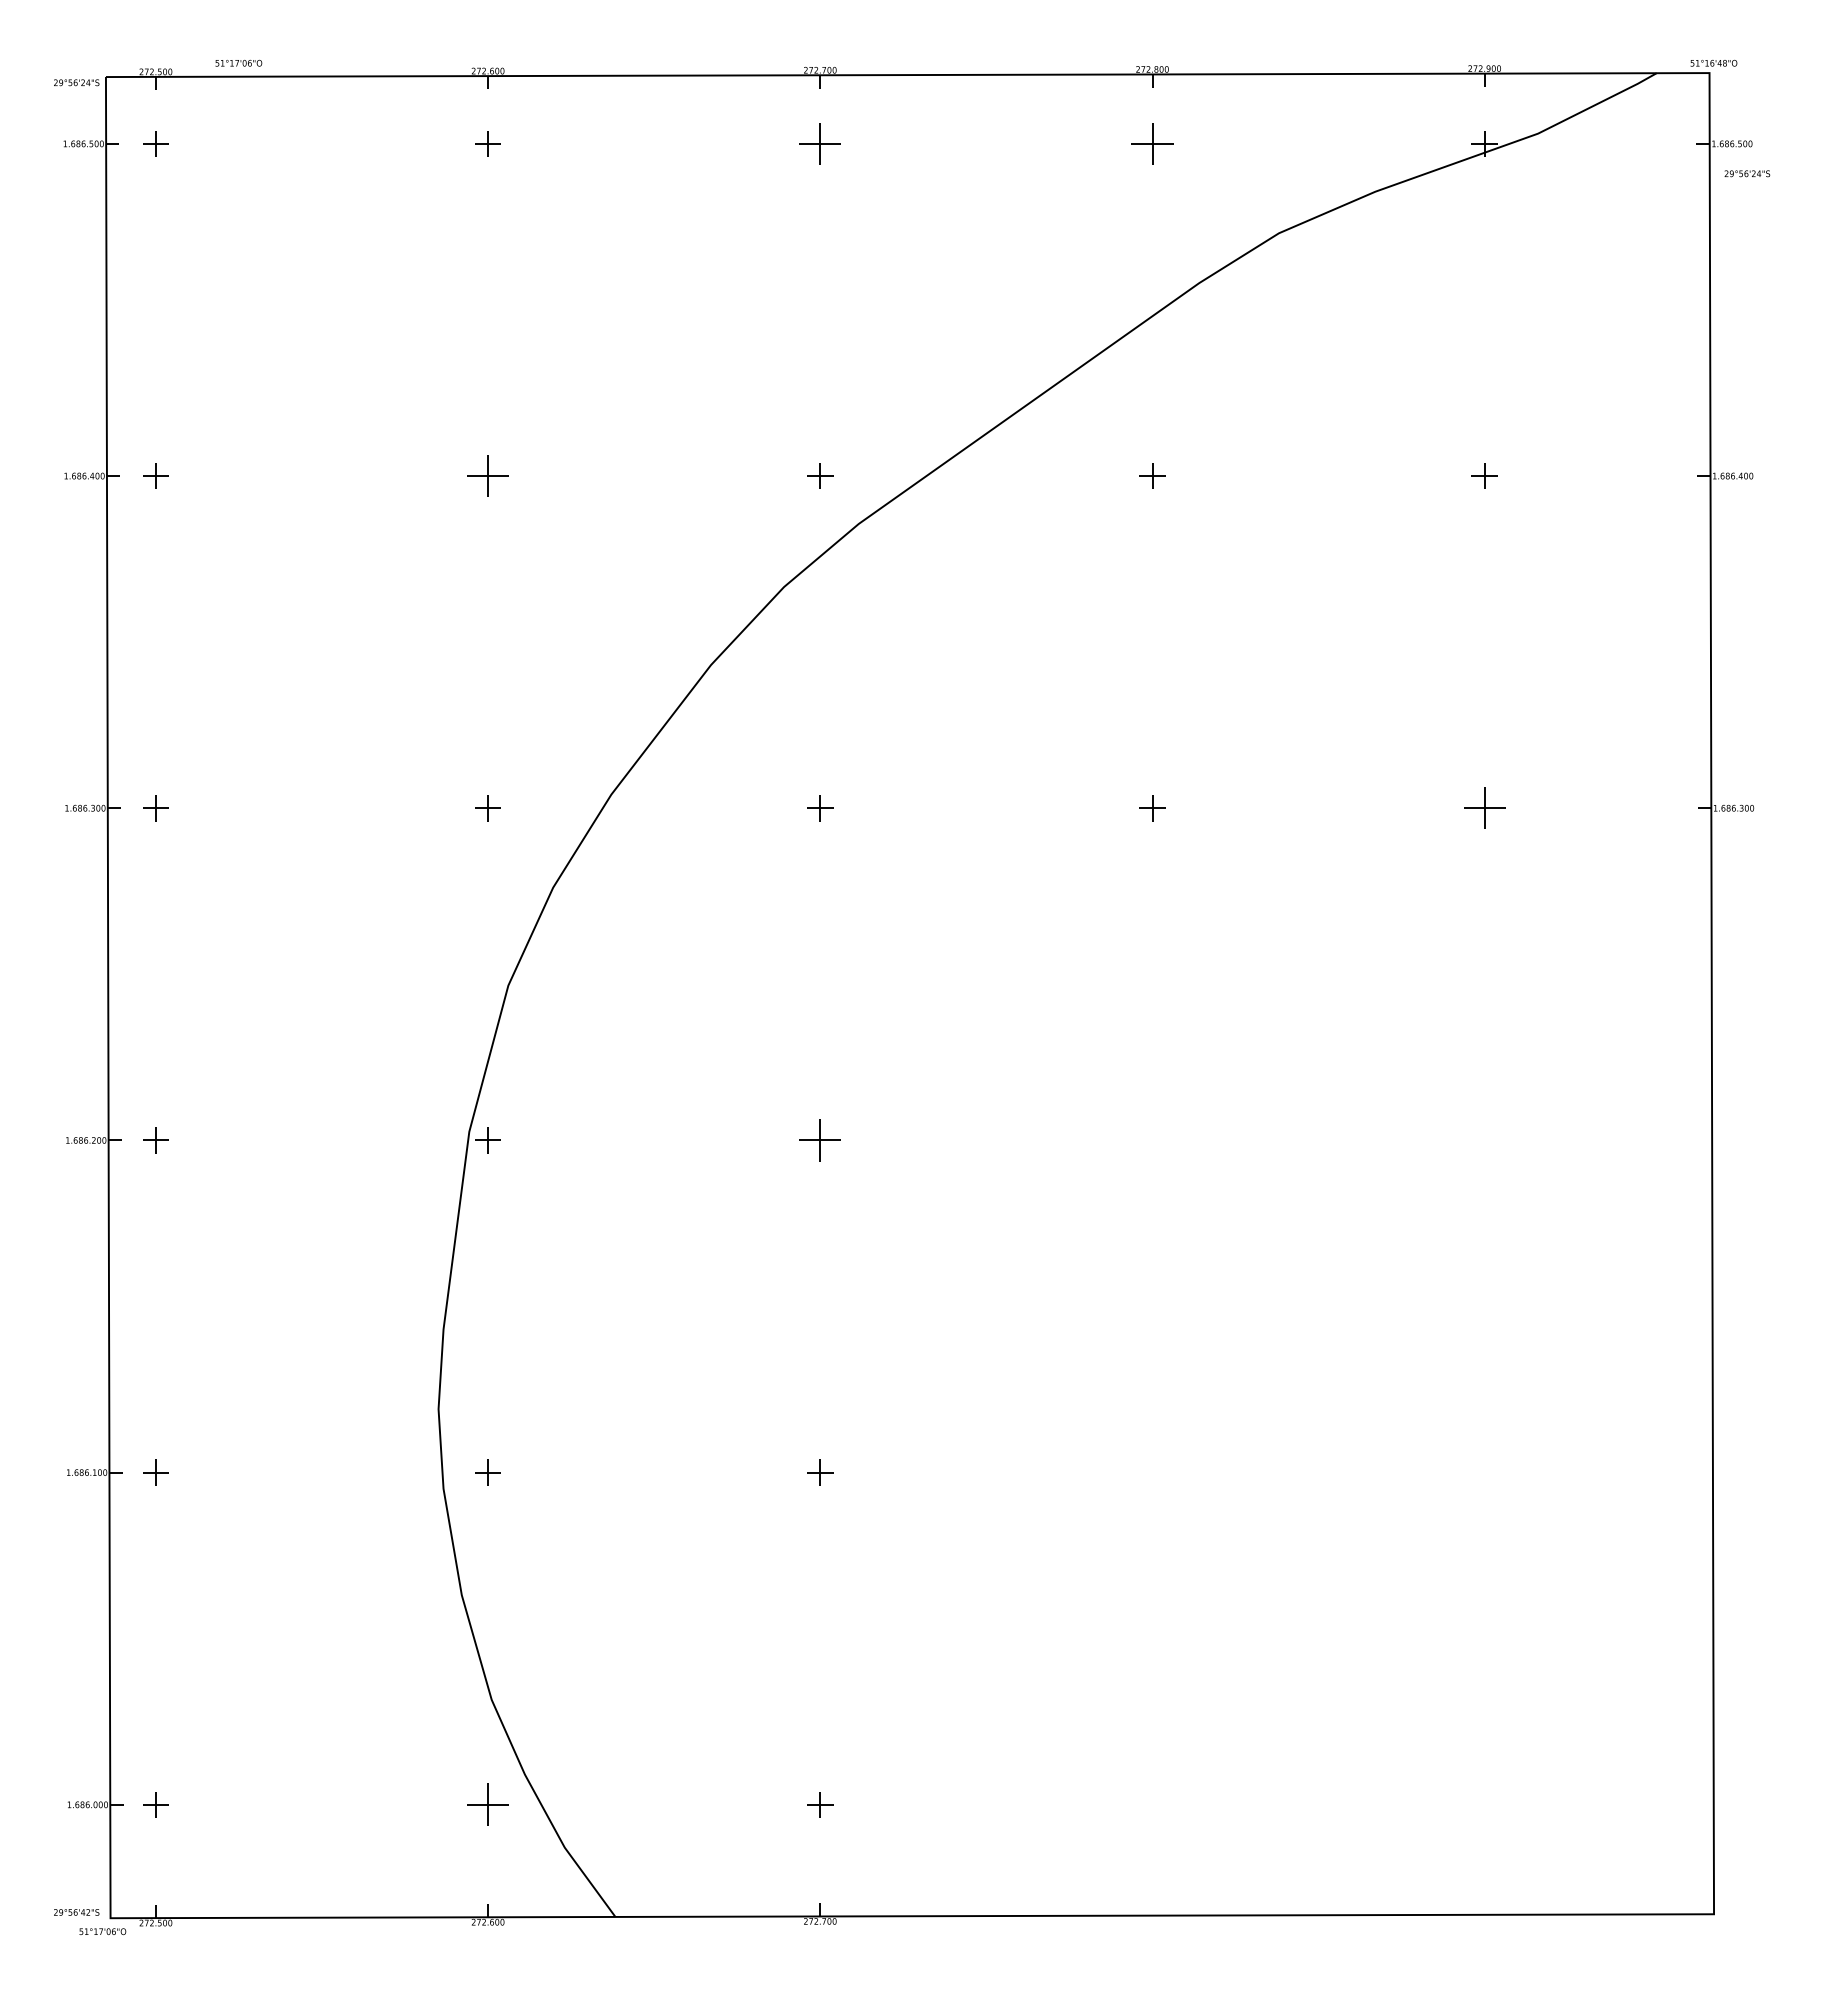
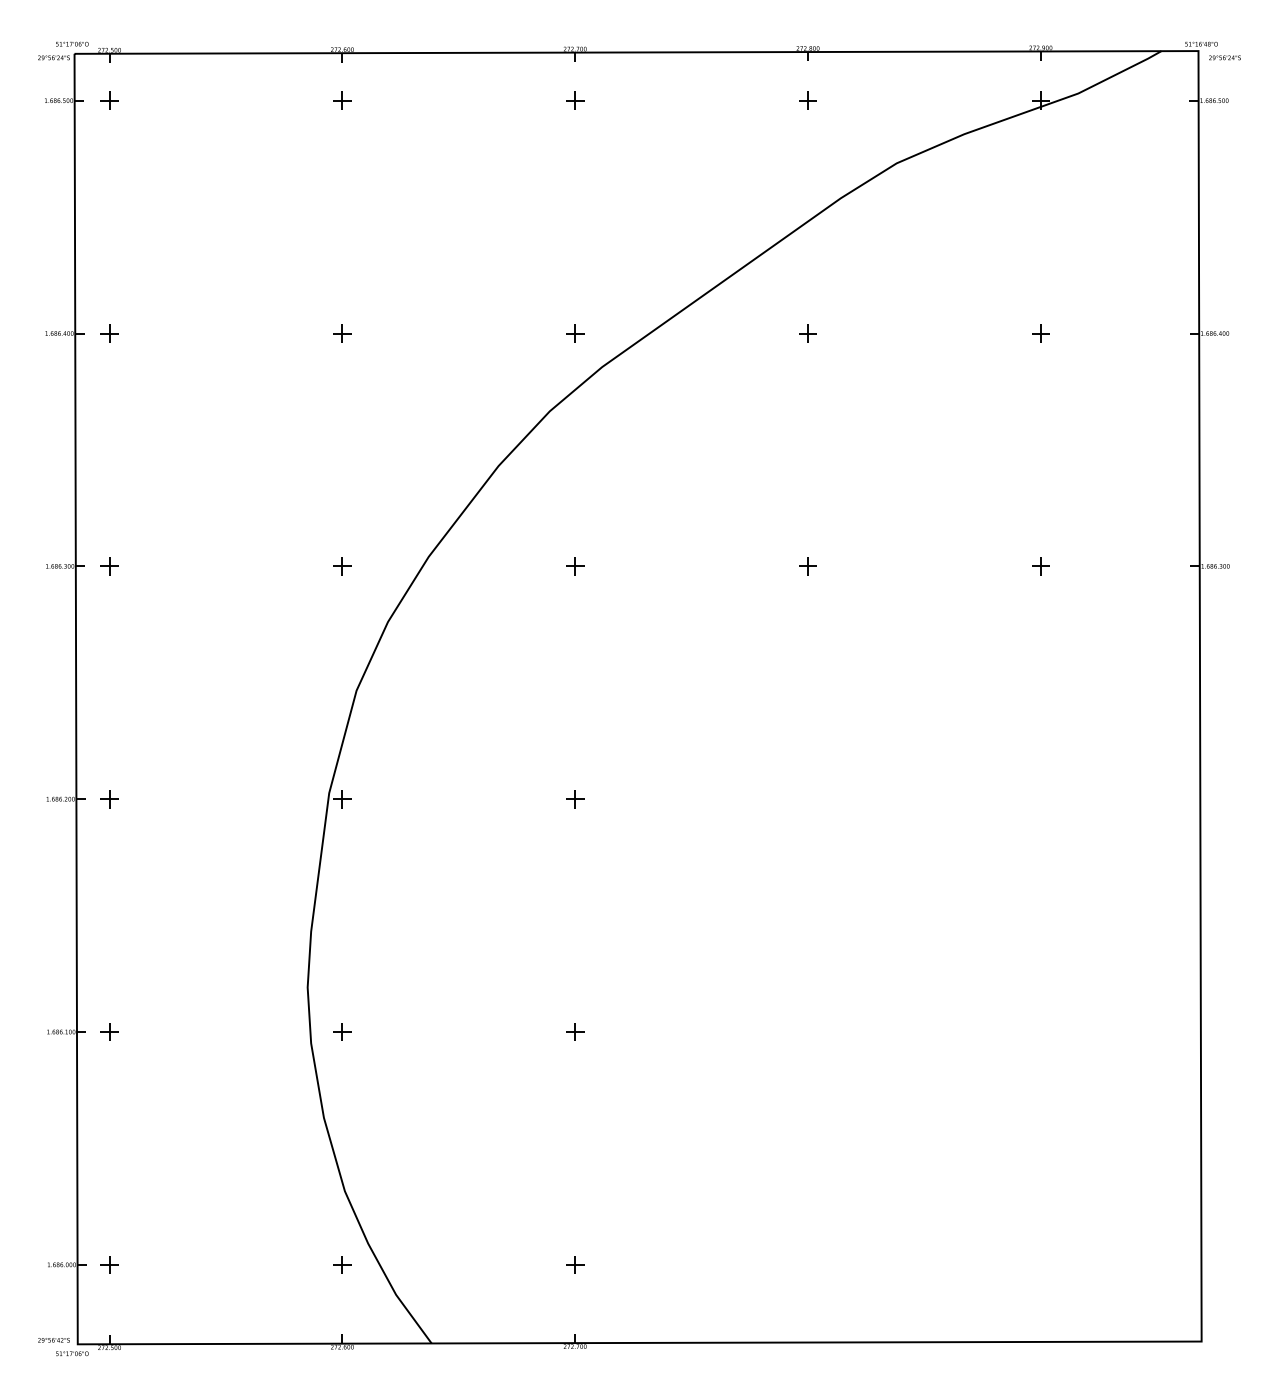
text: (238, 62) -> (72, 43), moved
part: (820, 143) -> (575, 100), size x0.62
part: (1152, 143) -> (808, 100), size x0.62
text: (1747, 173) -> (1225, 57), moved
part: (487, 475) -> (341, 333), size x0.62
part: (1484, 808) -> (1040, 566), size x0.62
part: (820, 1140) -> (575, 799), size x0.62
part: (487, 1804) -> (341, 1264), size x0.62

